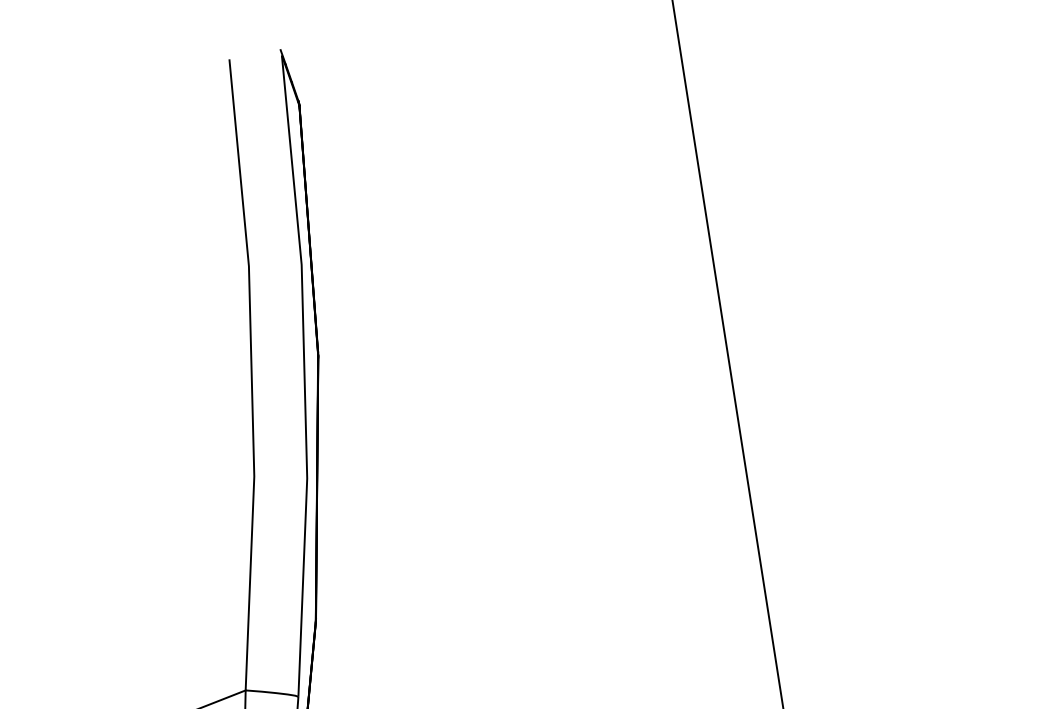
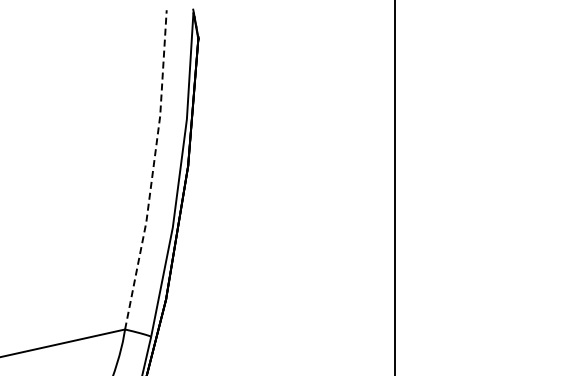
line: (252, 375) -> (153, 171), solid -> dashed

